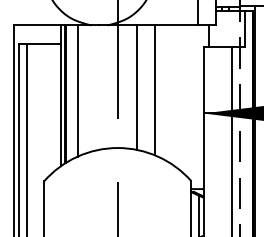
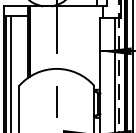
line: (136, 86) -> (66, 37), removed
line: (78, 90) -> (36, 39), removed
line: (154, 90) -> (75, 39), removed

